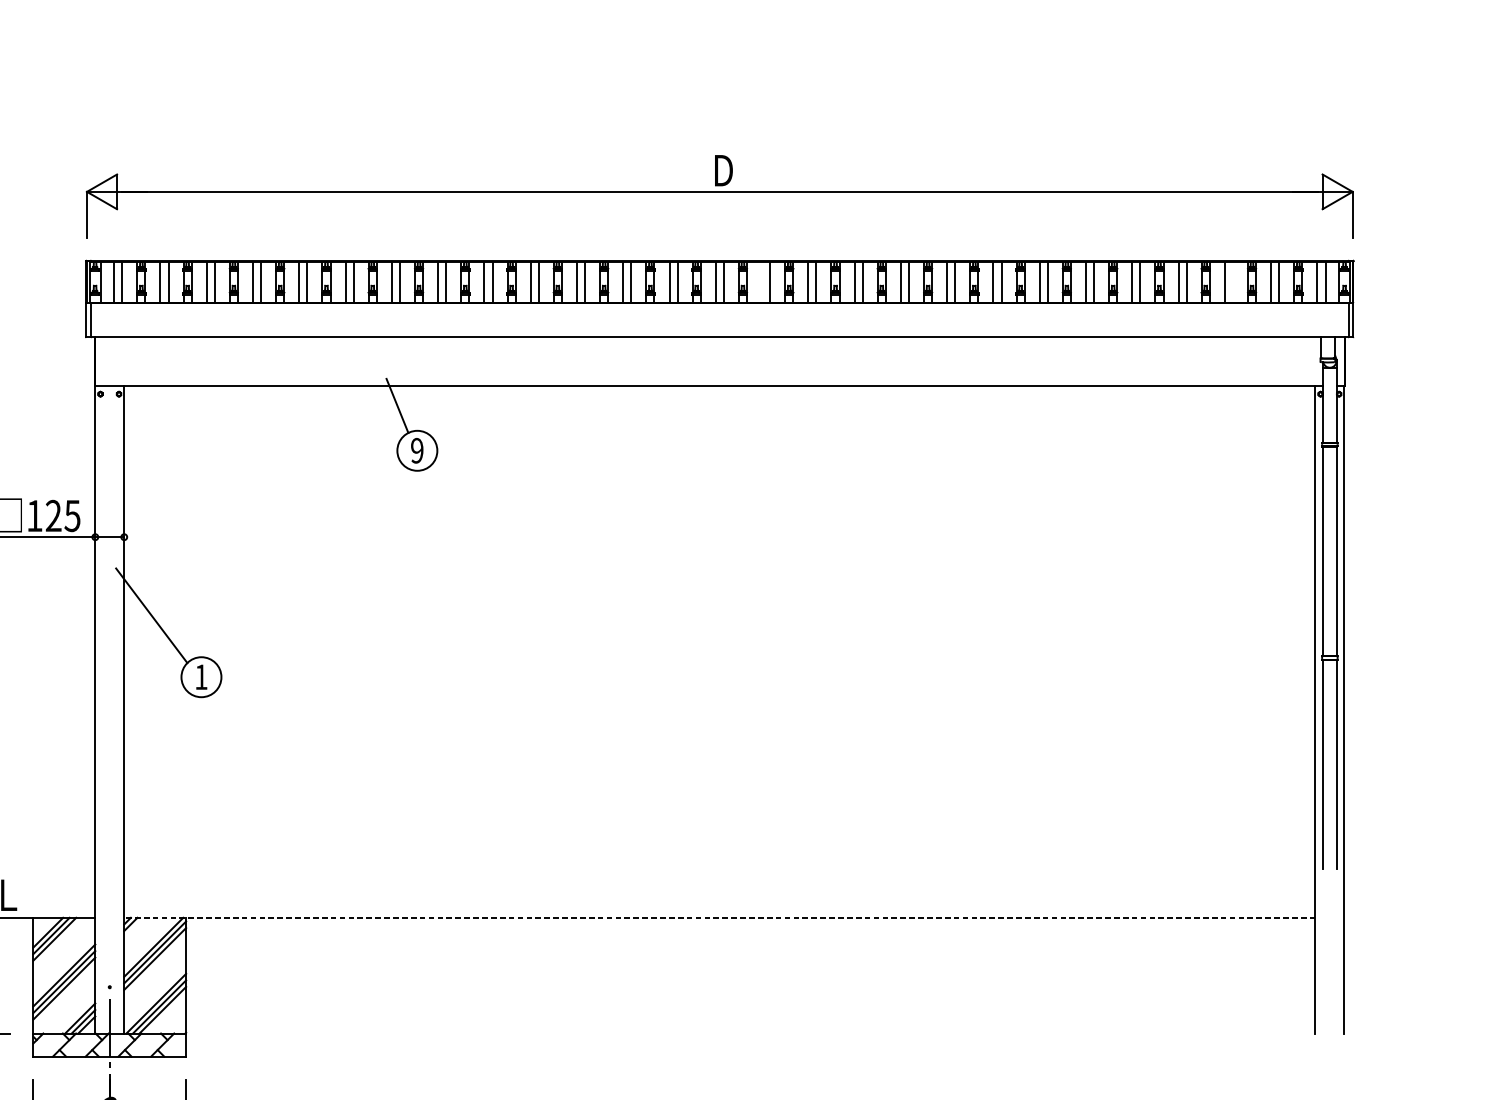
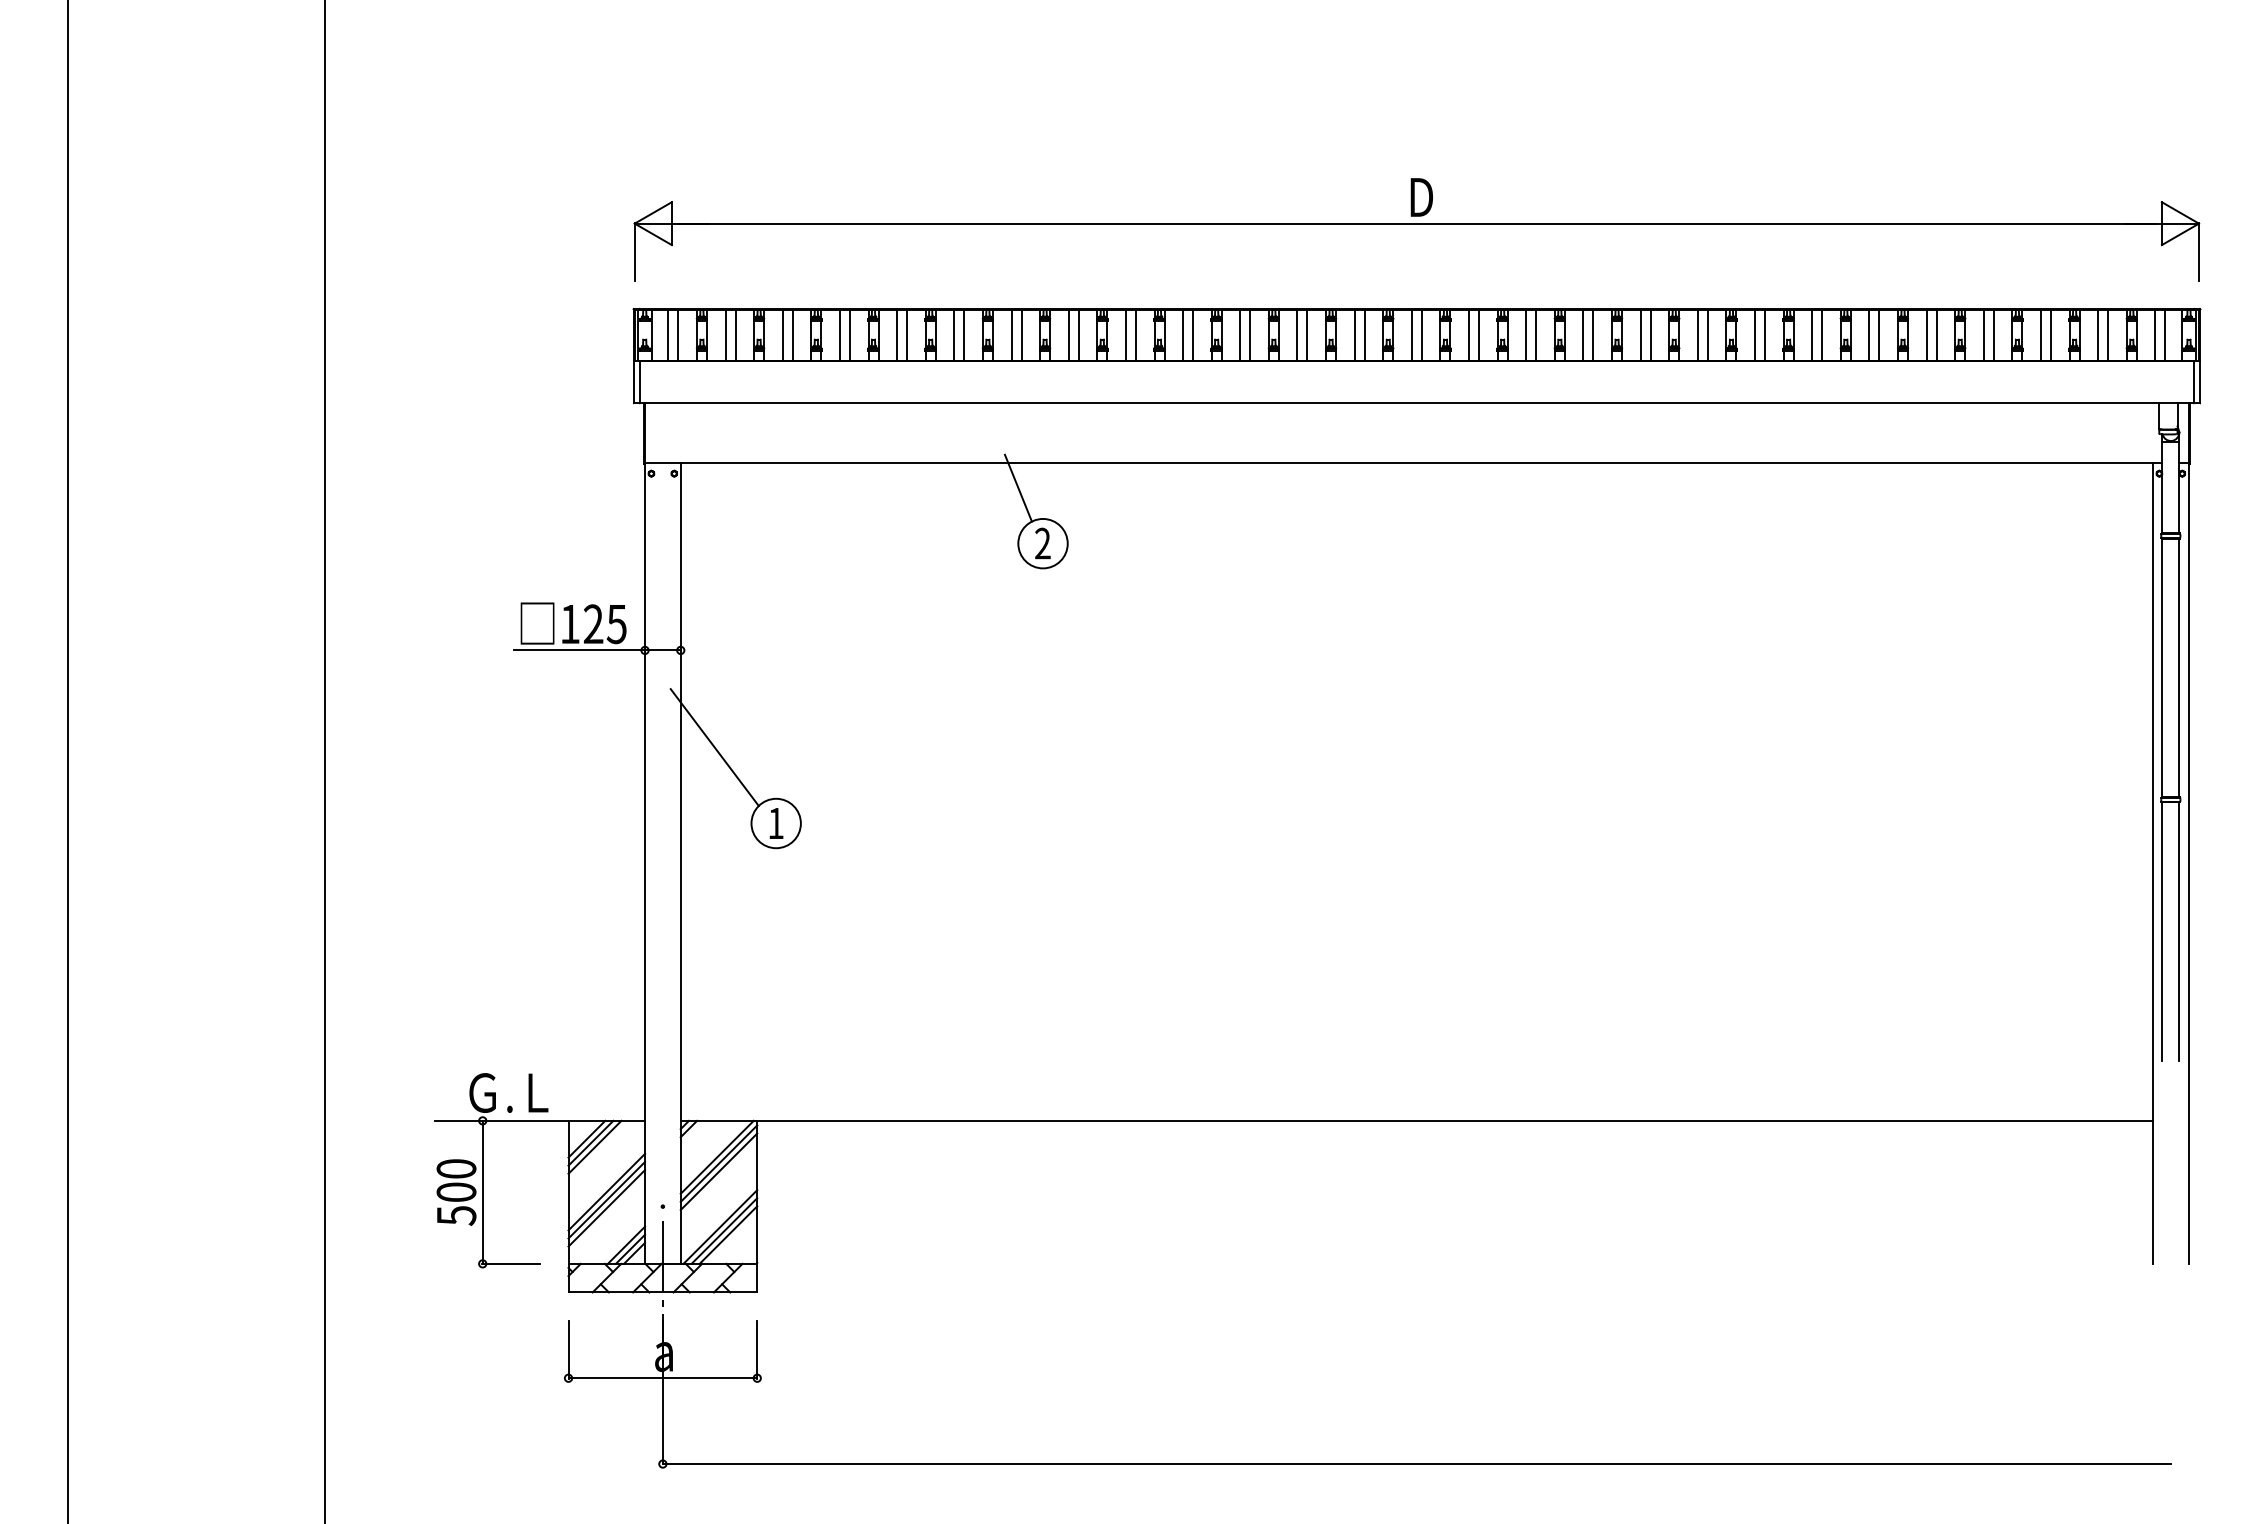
line: (762, 282) -> (1469, 335), added
line: (1233, 282) -> (2051, 335), added
text: (416, 450) -> (1042, 543), 9 -> 2
line: (719, 917) -> (1416, 1120), dashed -> solid

